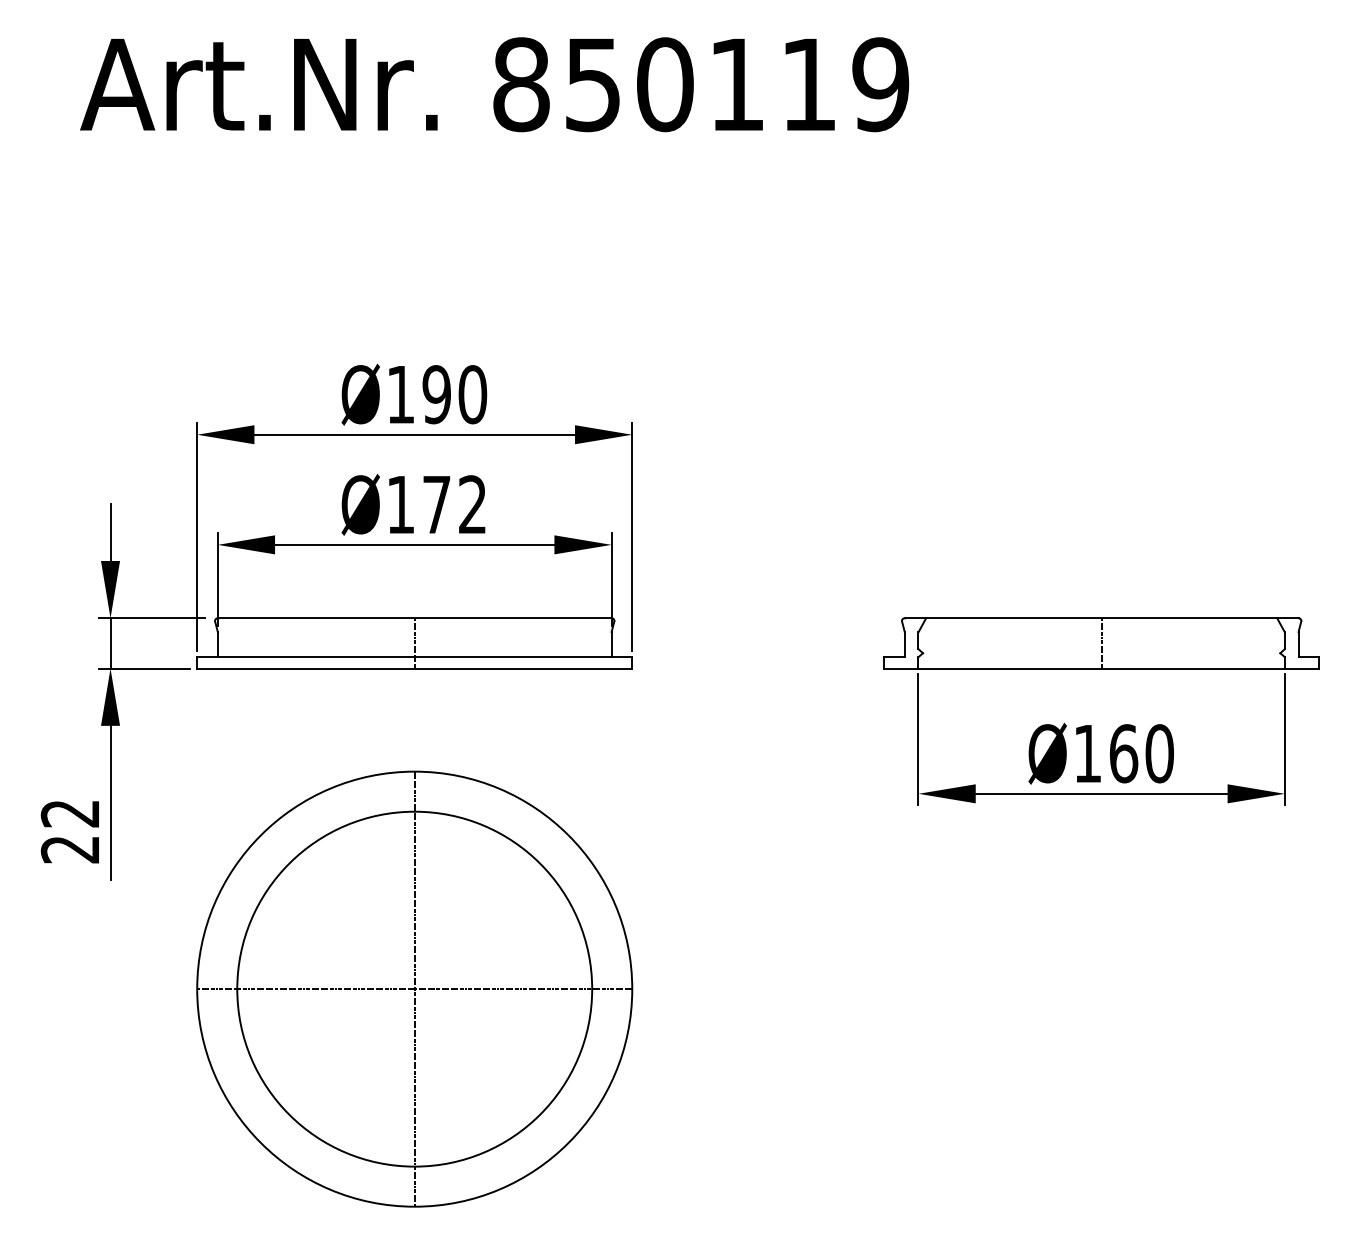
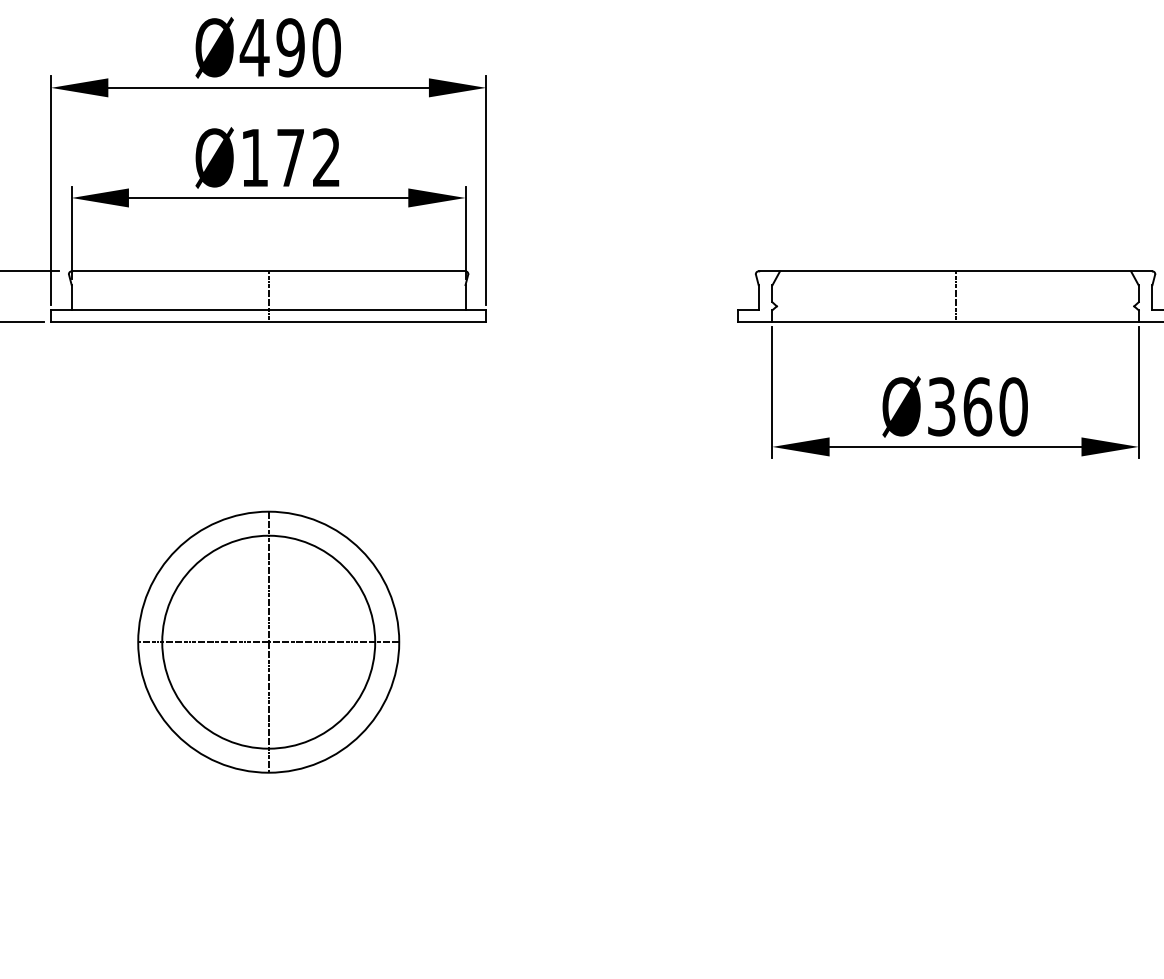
text: (400, 394) -> (254, 47), Ø190 -> Ø490
text: (1087, 753) -> (941, 406), Ø160 -> Ø360
part: (414, 988) -> (268, 641), size x0.6

